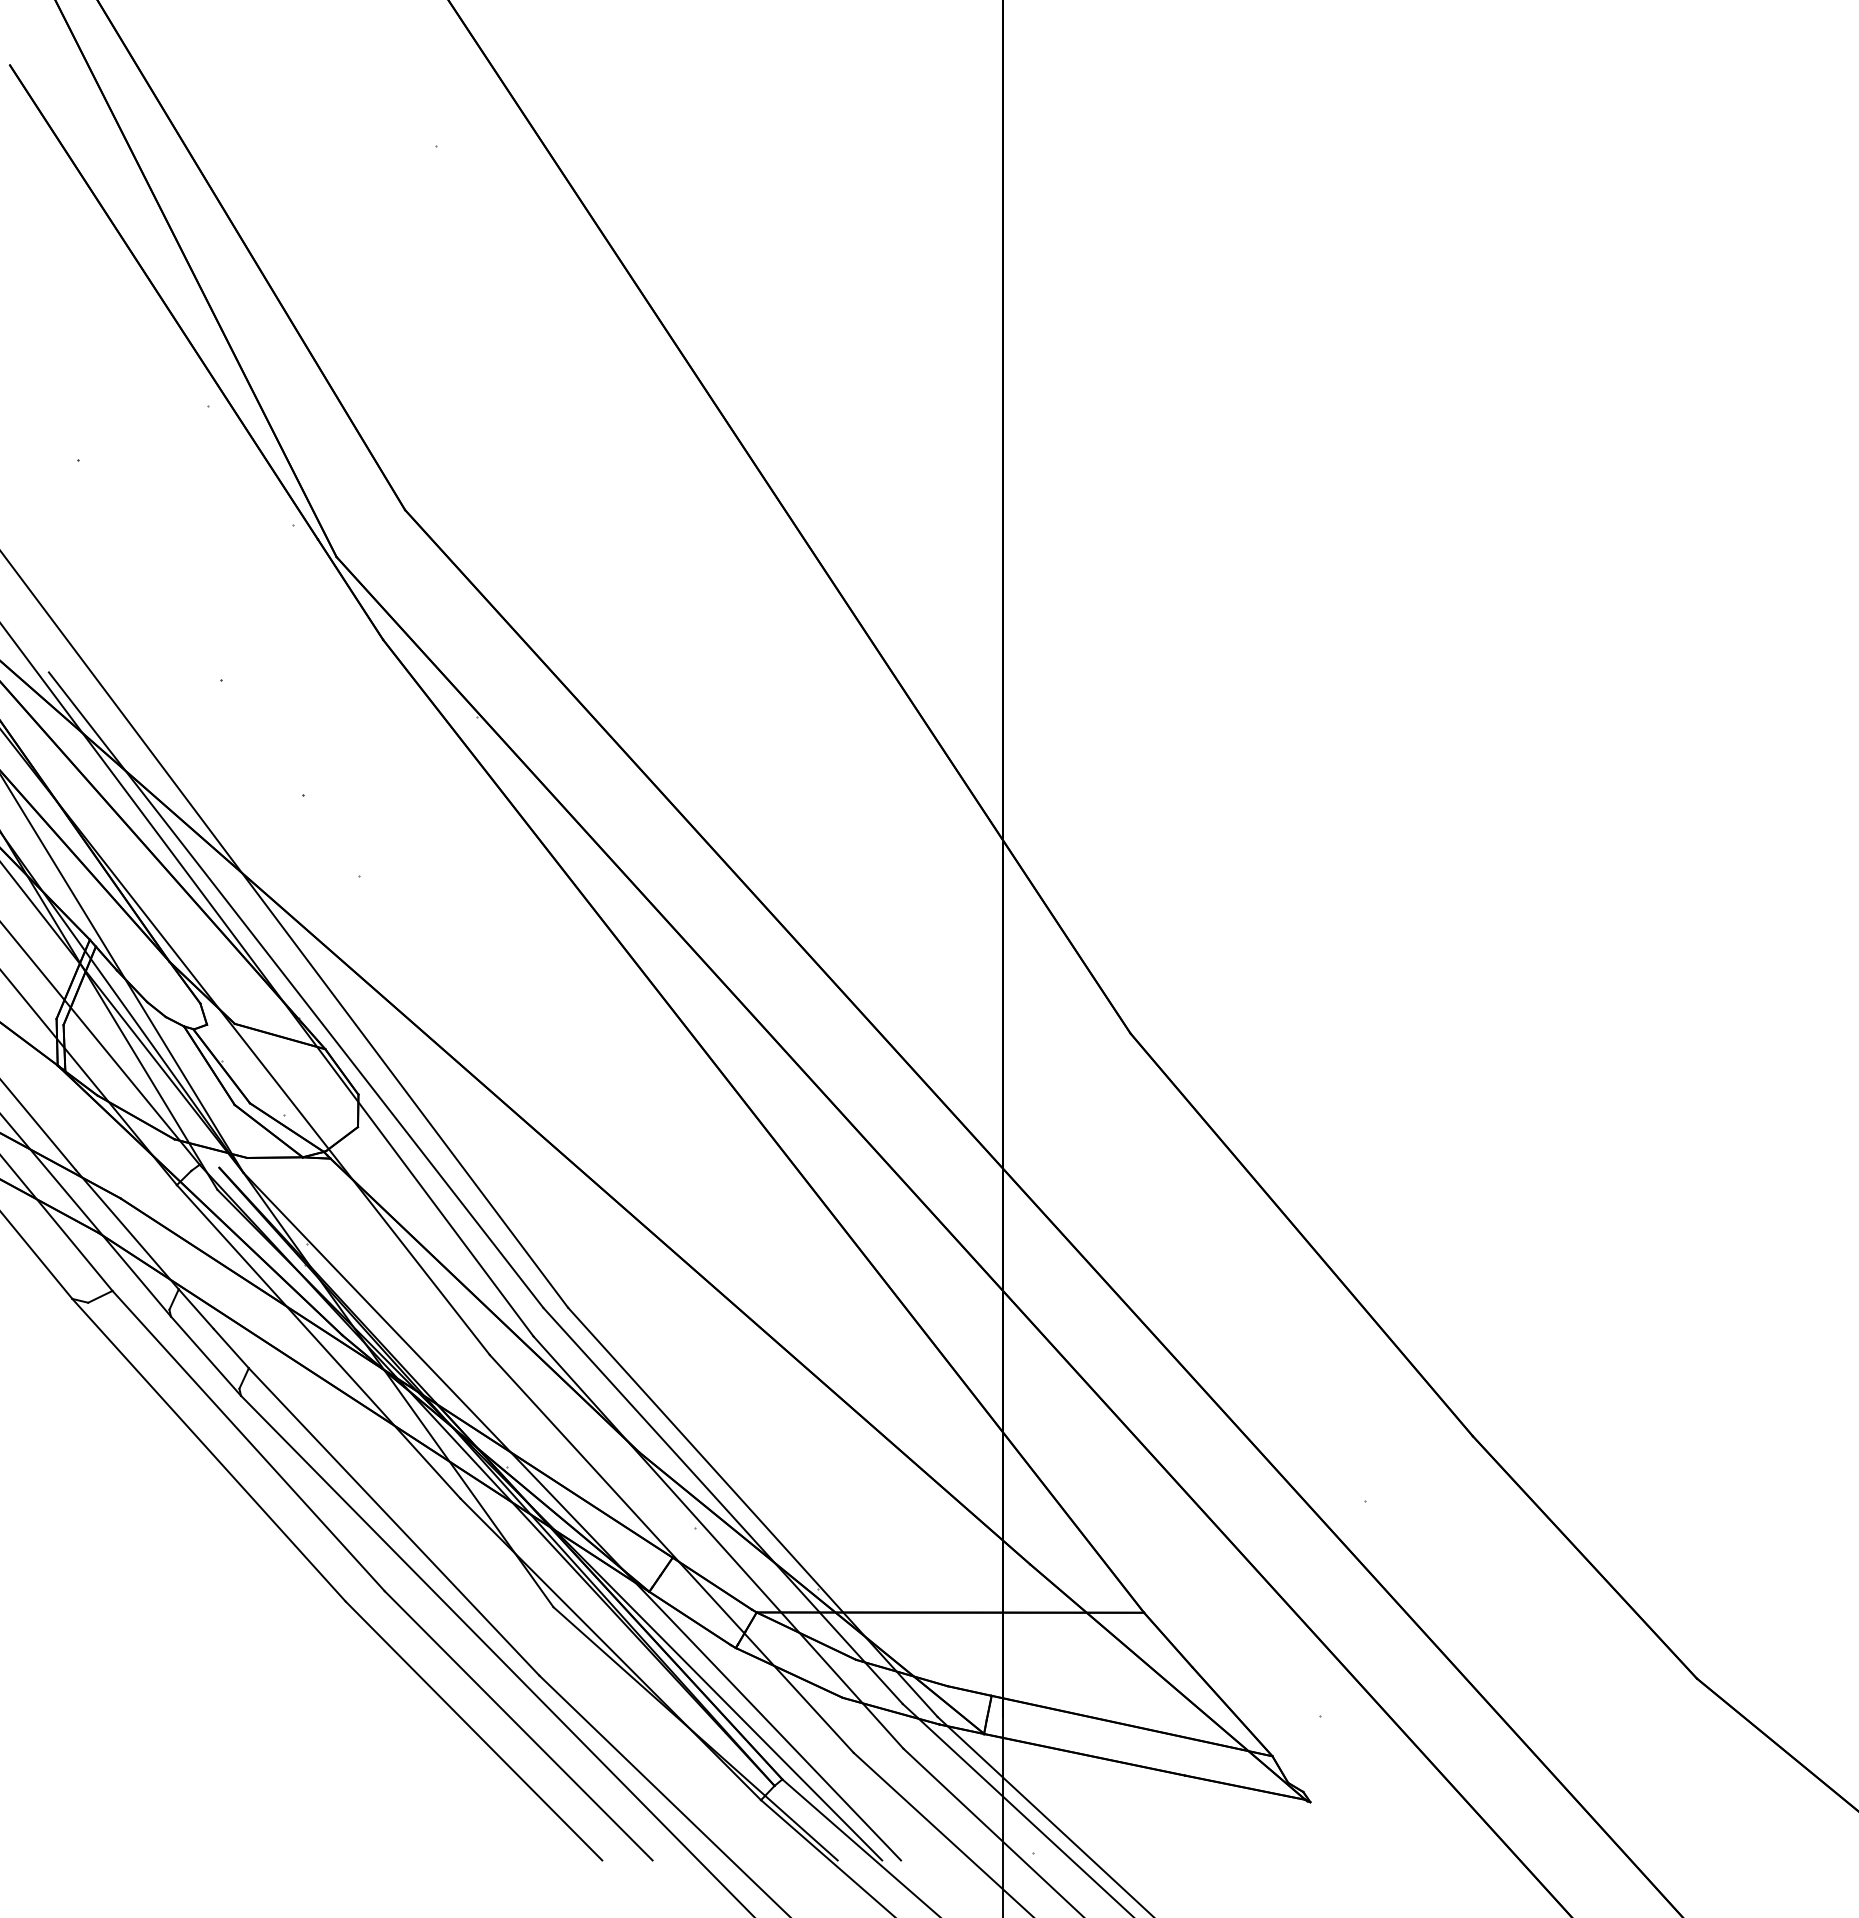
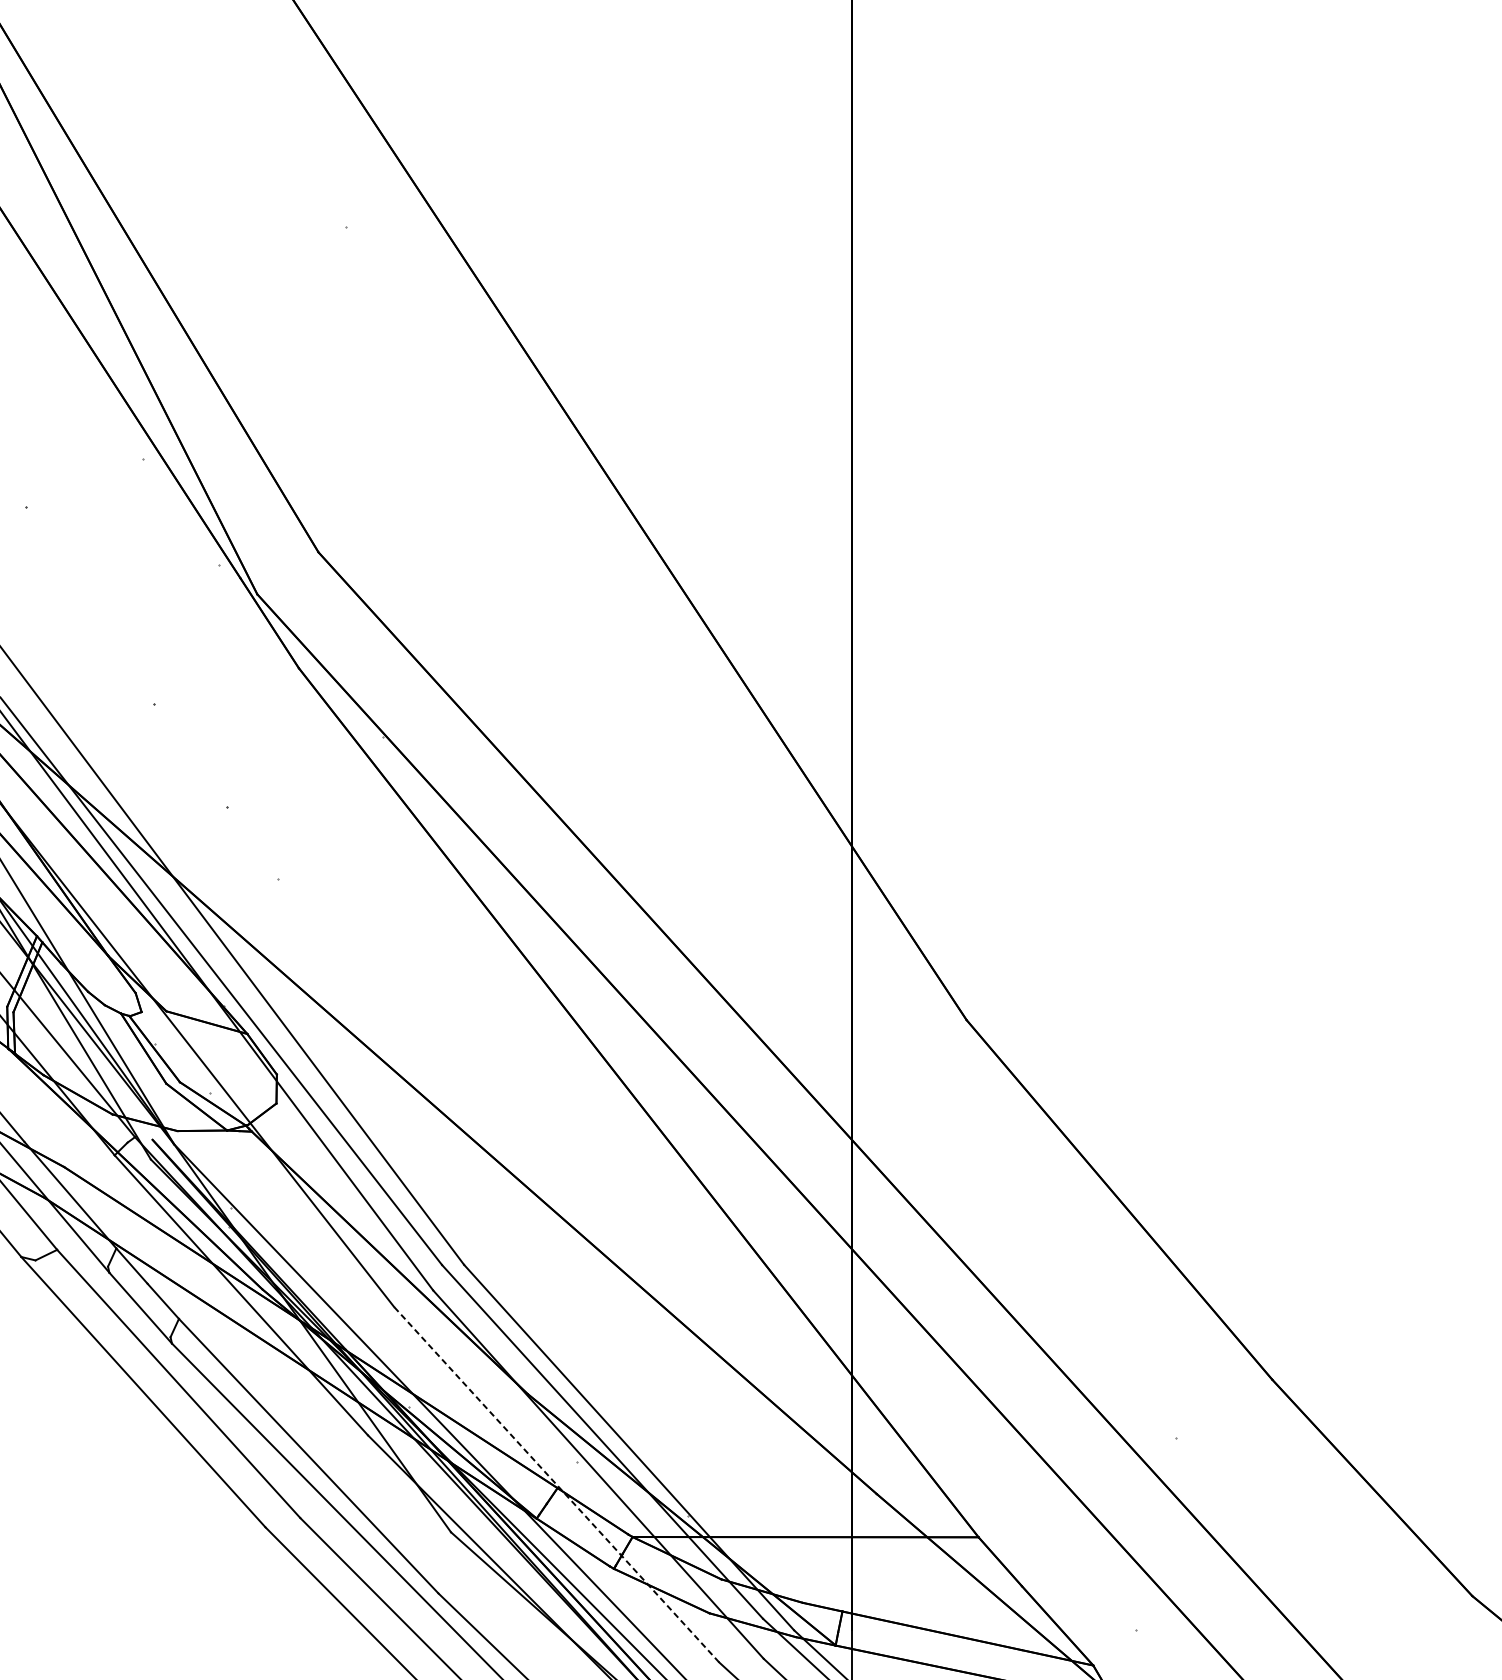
line: (671, 1553) -> (556, 1484), solid -> dashed

